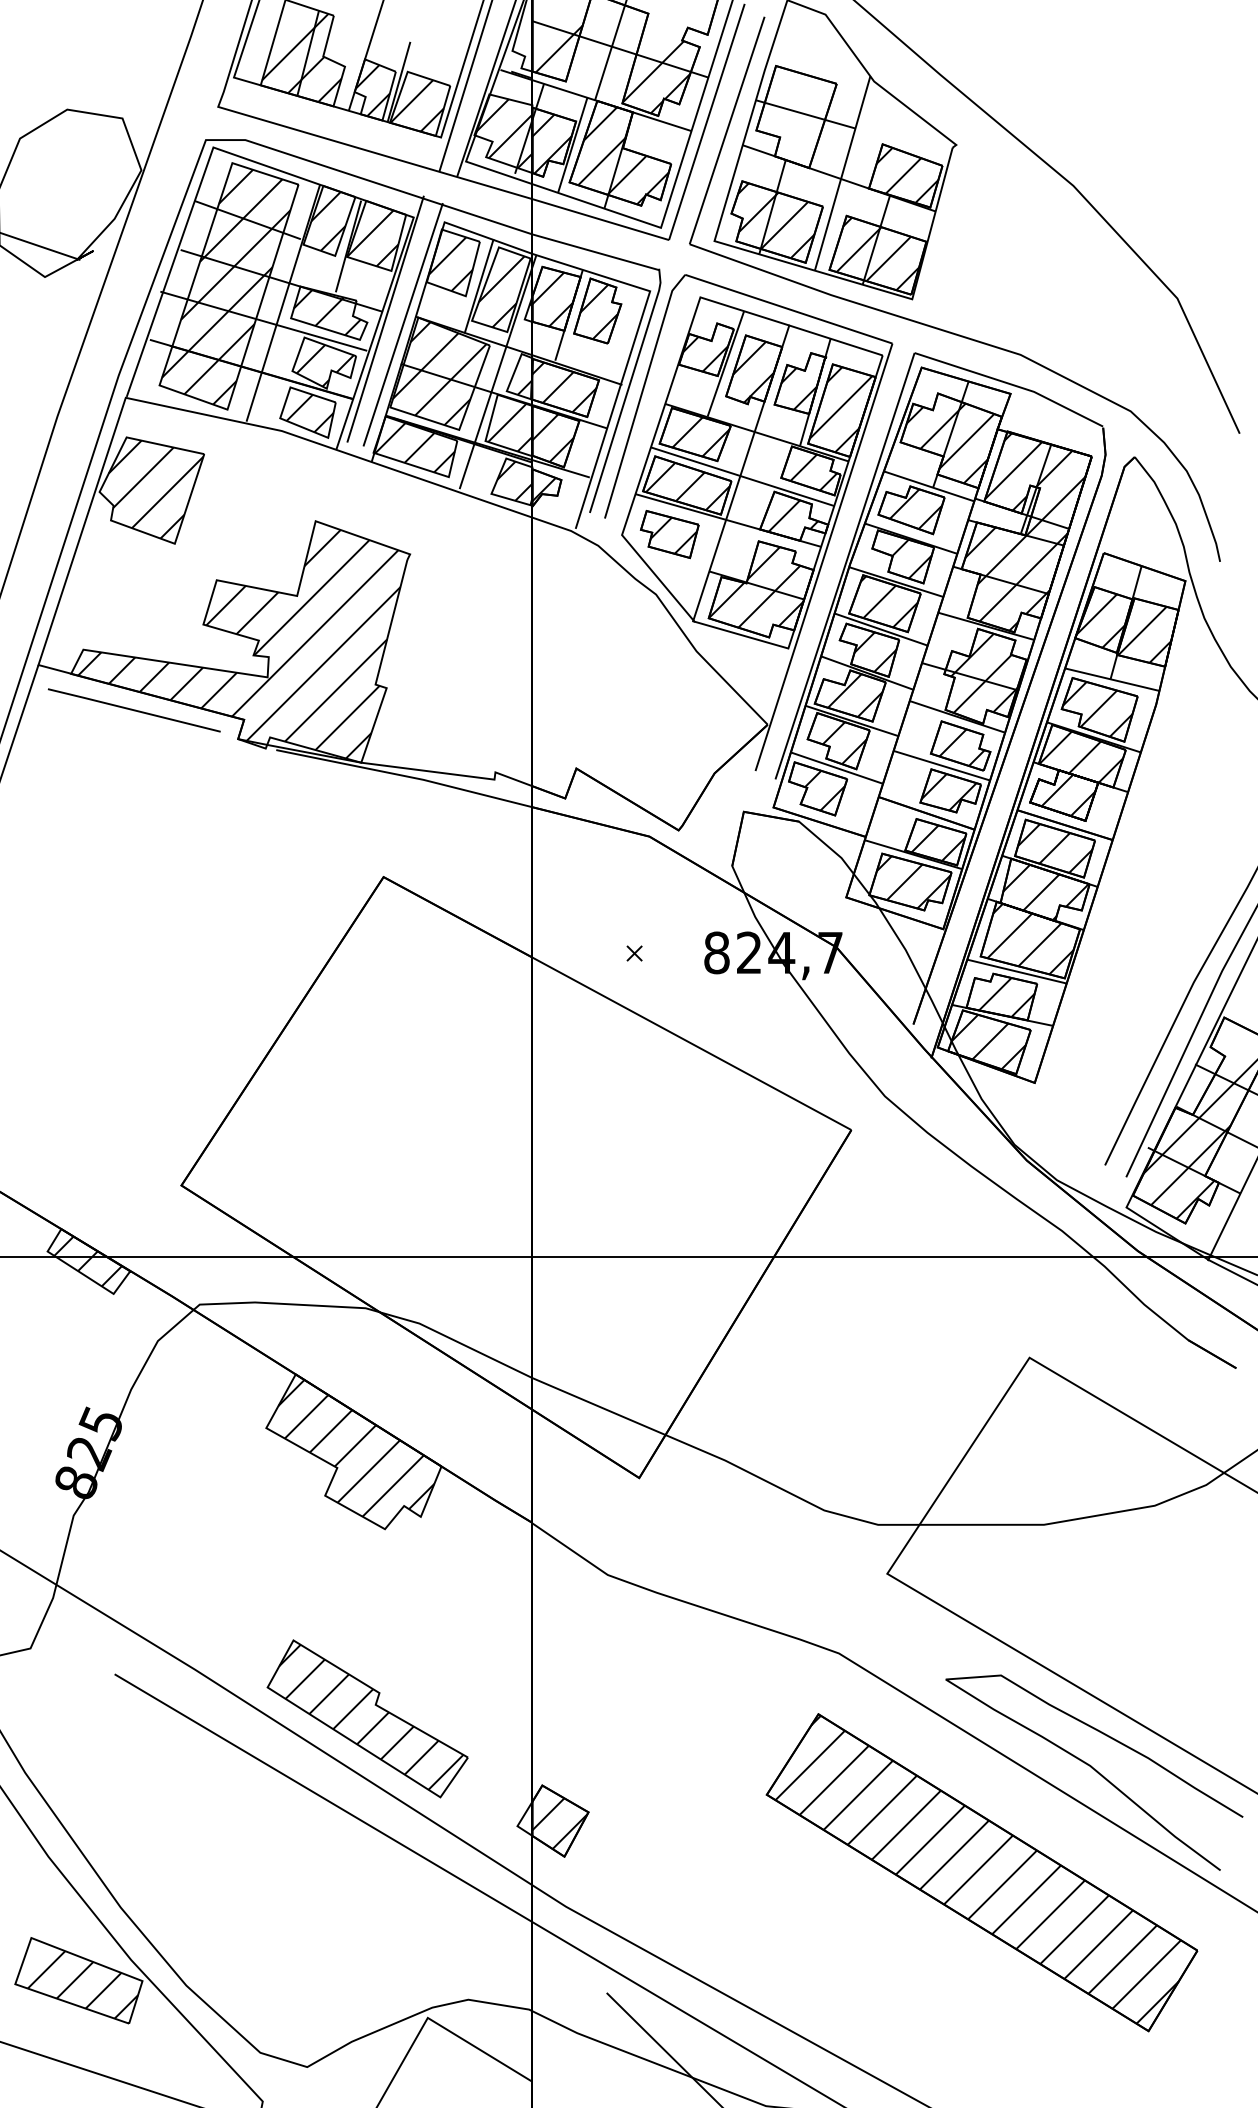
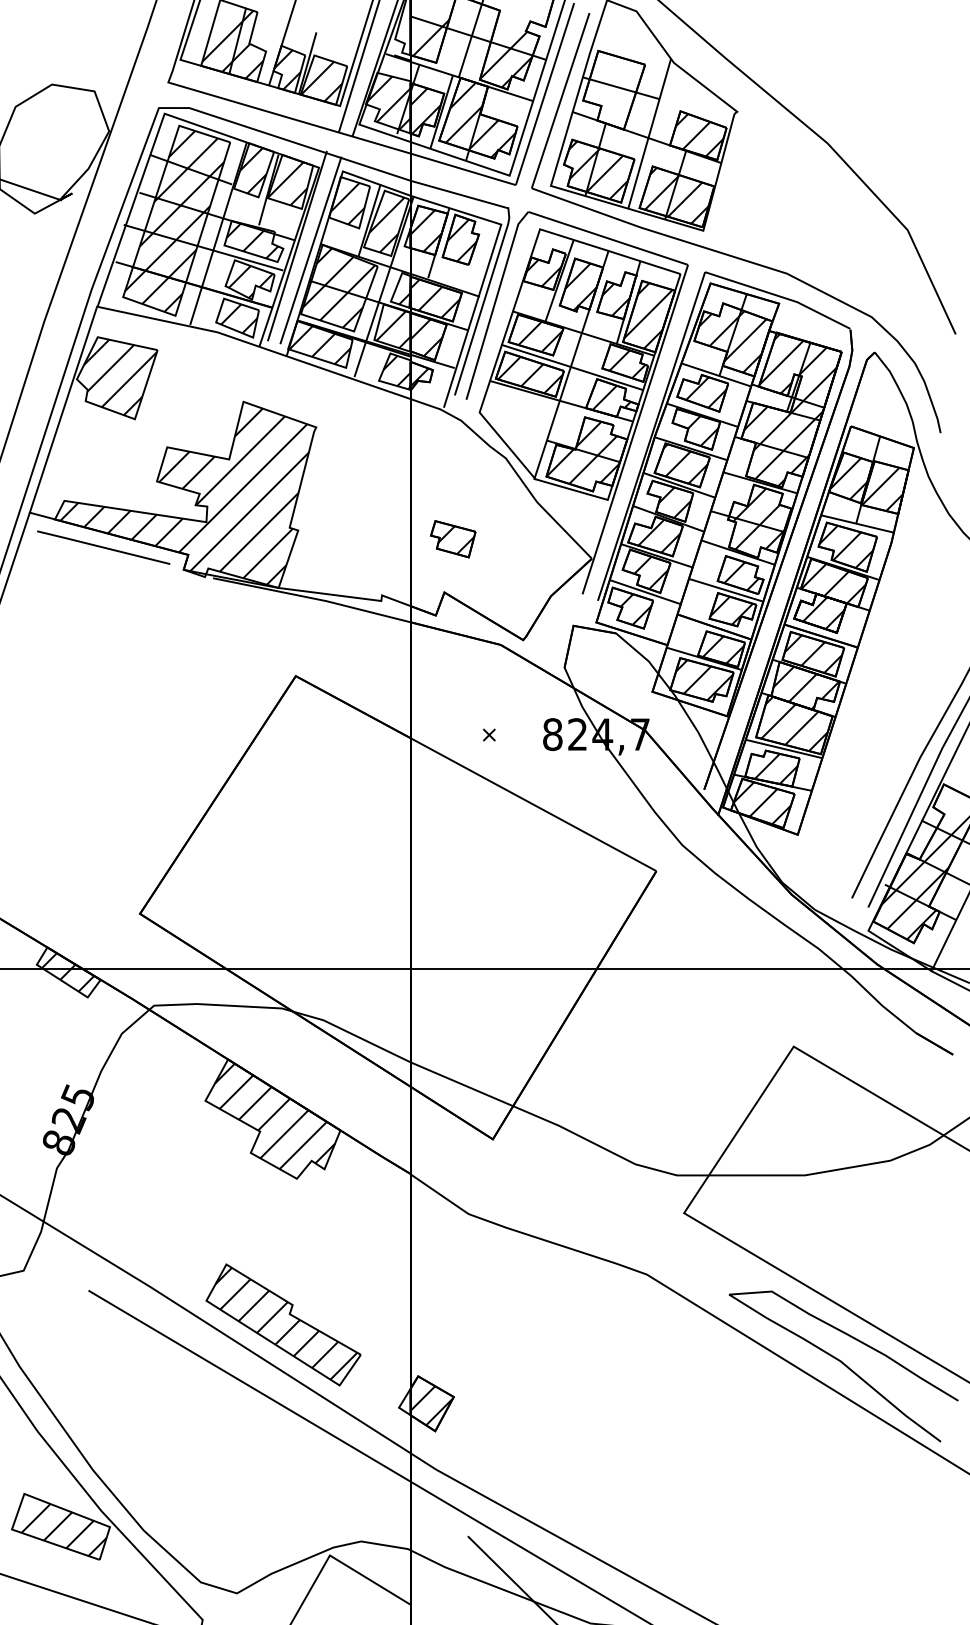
part: (669, 534) -> (453, 539), moved
part: (981, 1872) -> (756, 1443), removed

